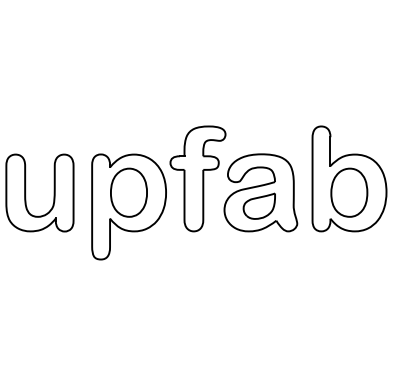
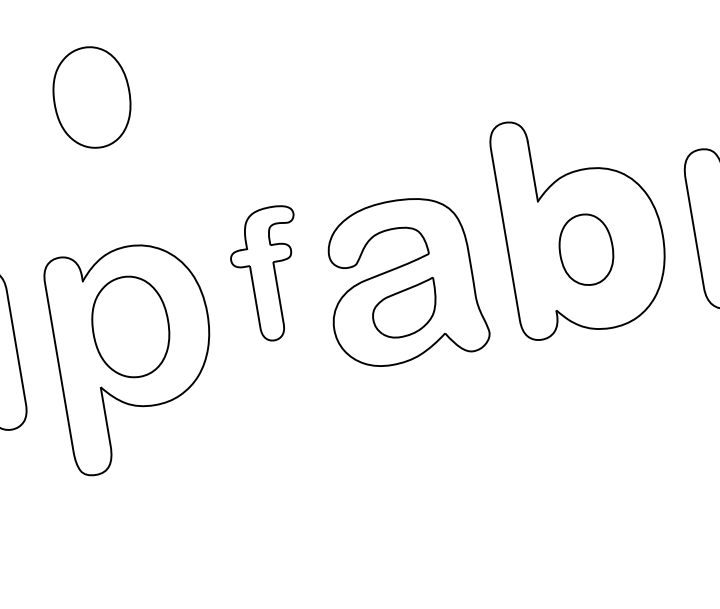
part: (128, 81) -> (90, 97), added
part: (197, 178) -> (267, 273), size x0.6
part: (349, 192) -> (586, 249), size x0.7

